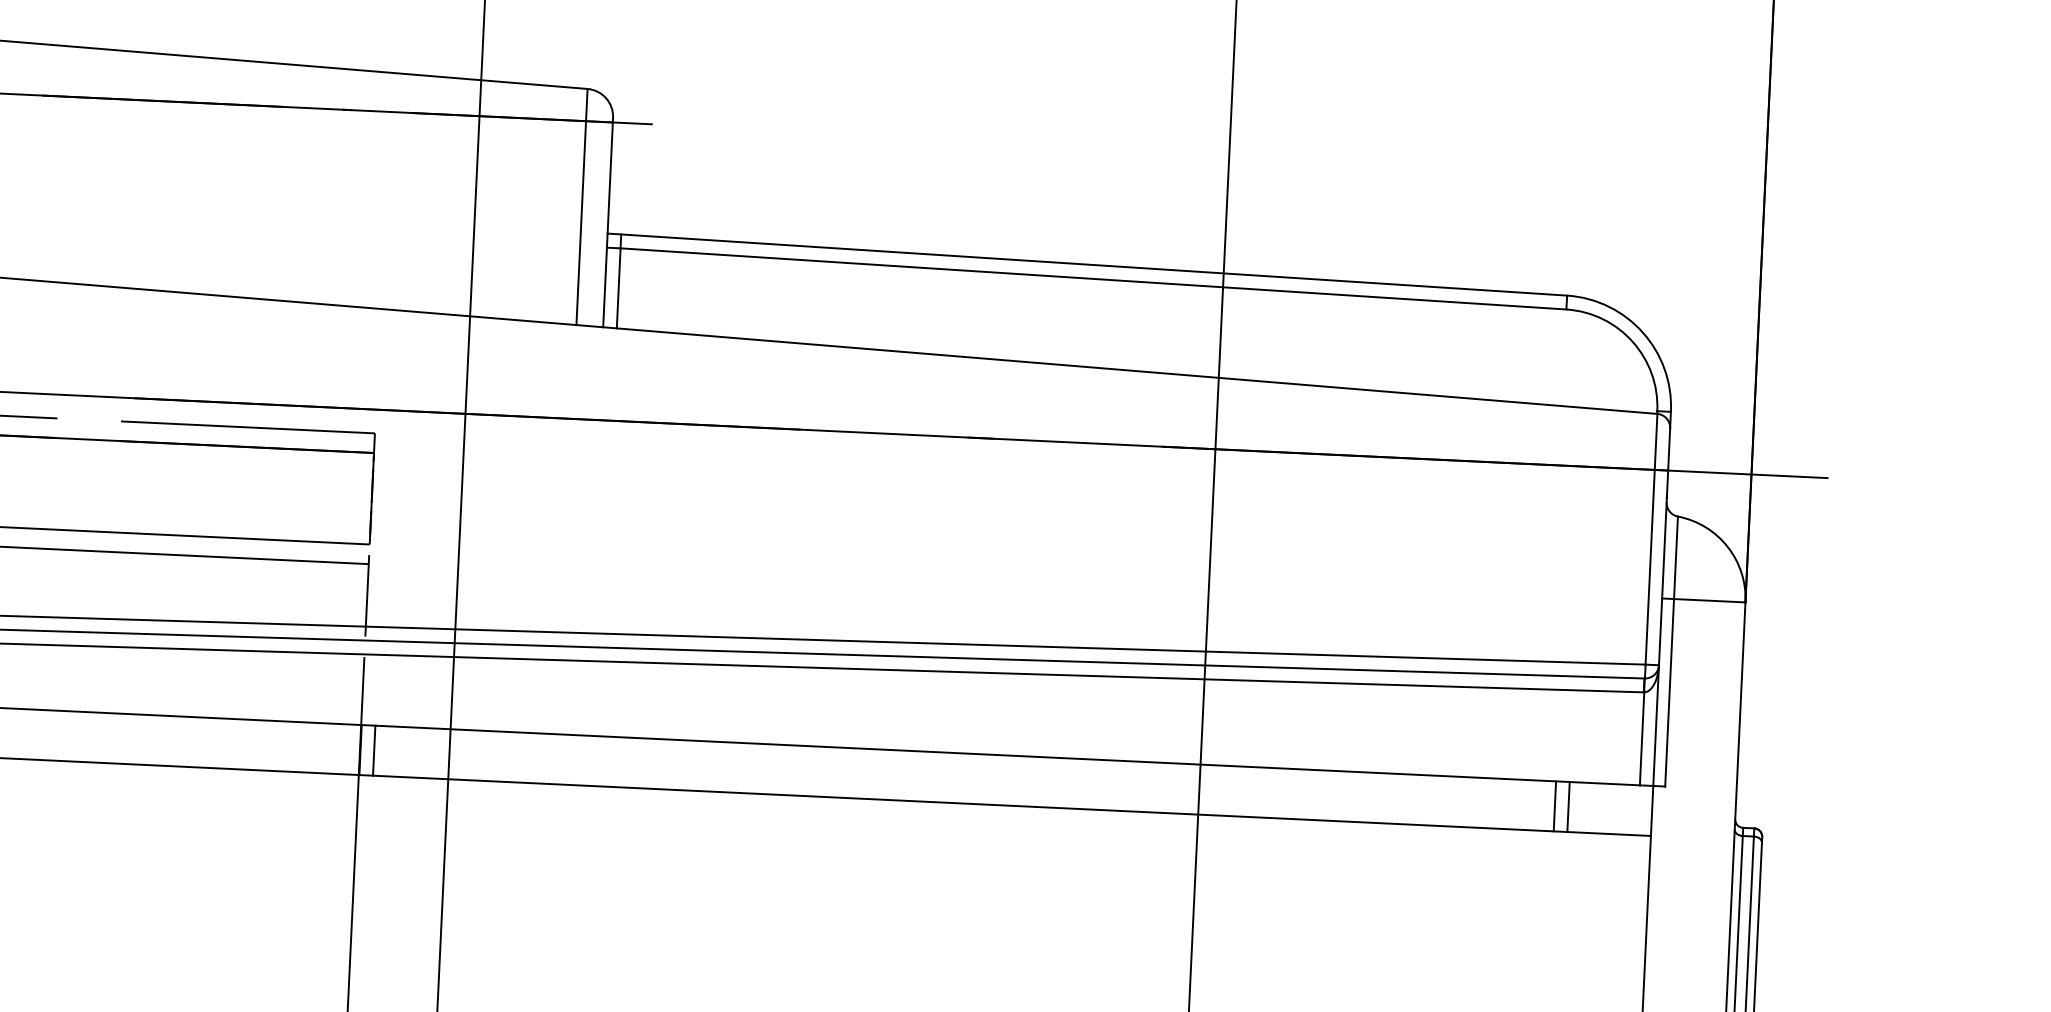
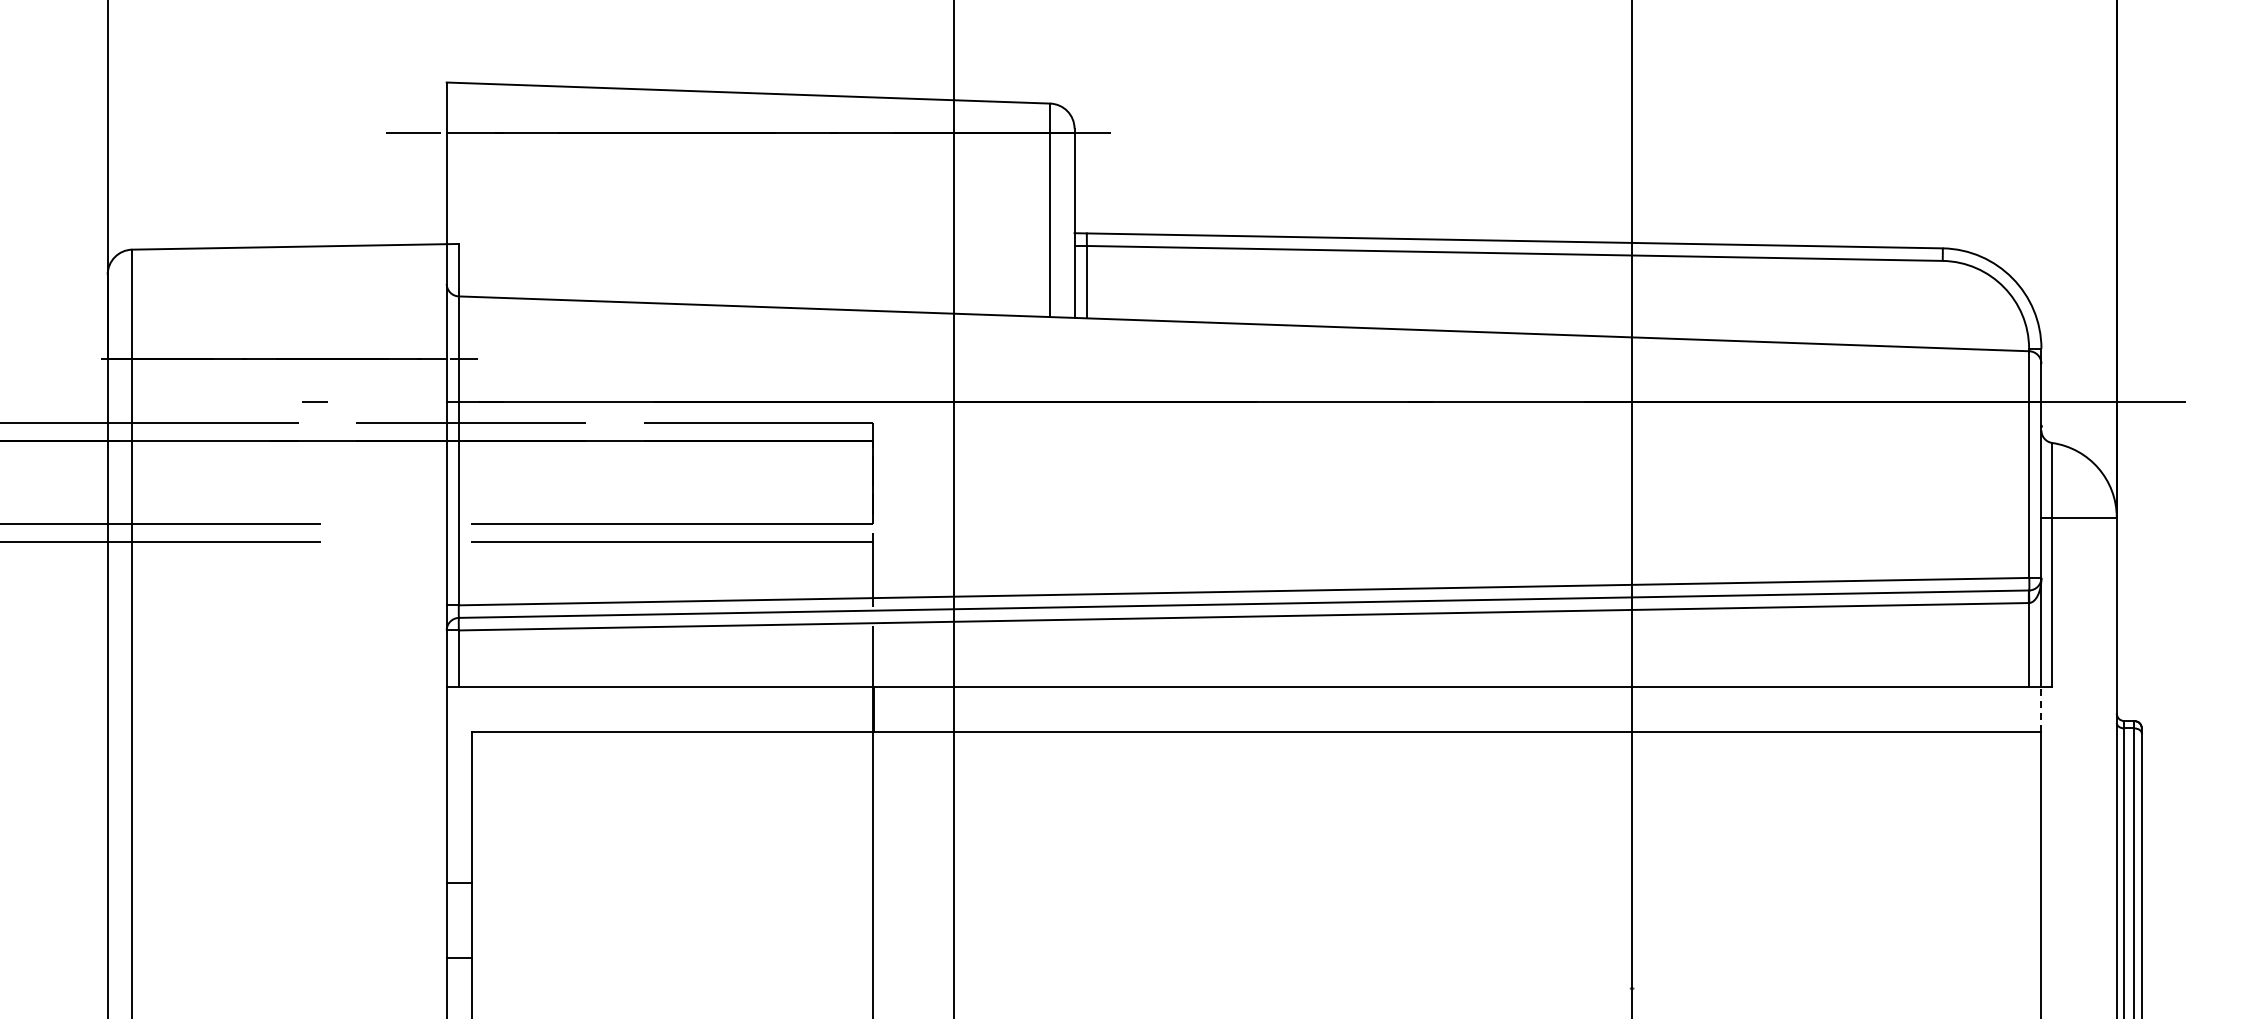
line: (373, 750) -> (885, 709), removed
line: (1554, 806) -> (1953, 709), removed
line: (1568, 806) -> (1965, 709), removed
line: (1652, 810) -> (2041, 709), solid -> dashed

